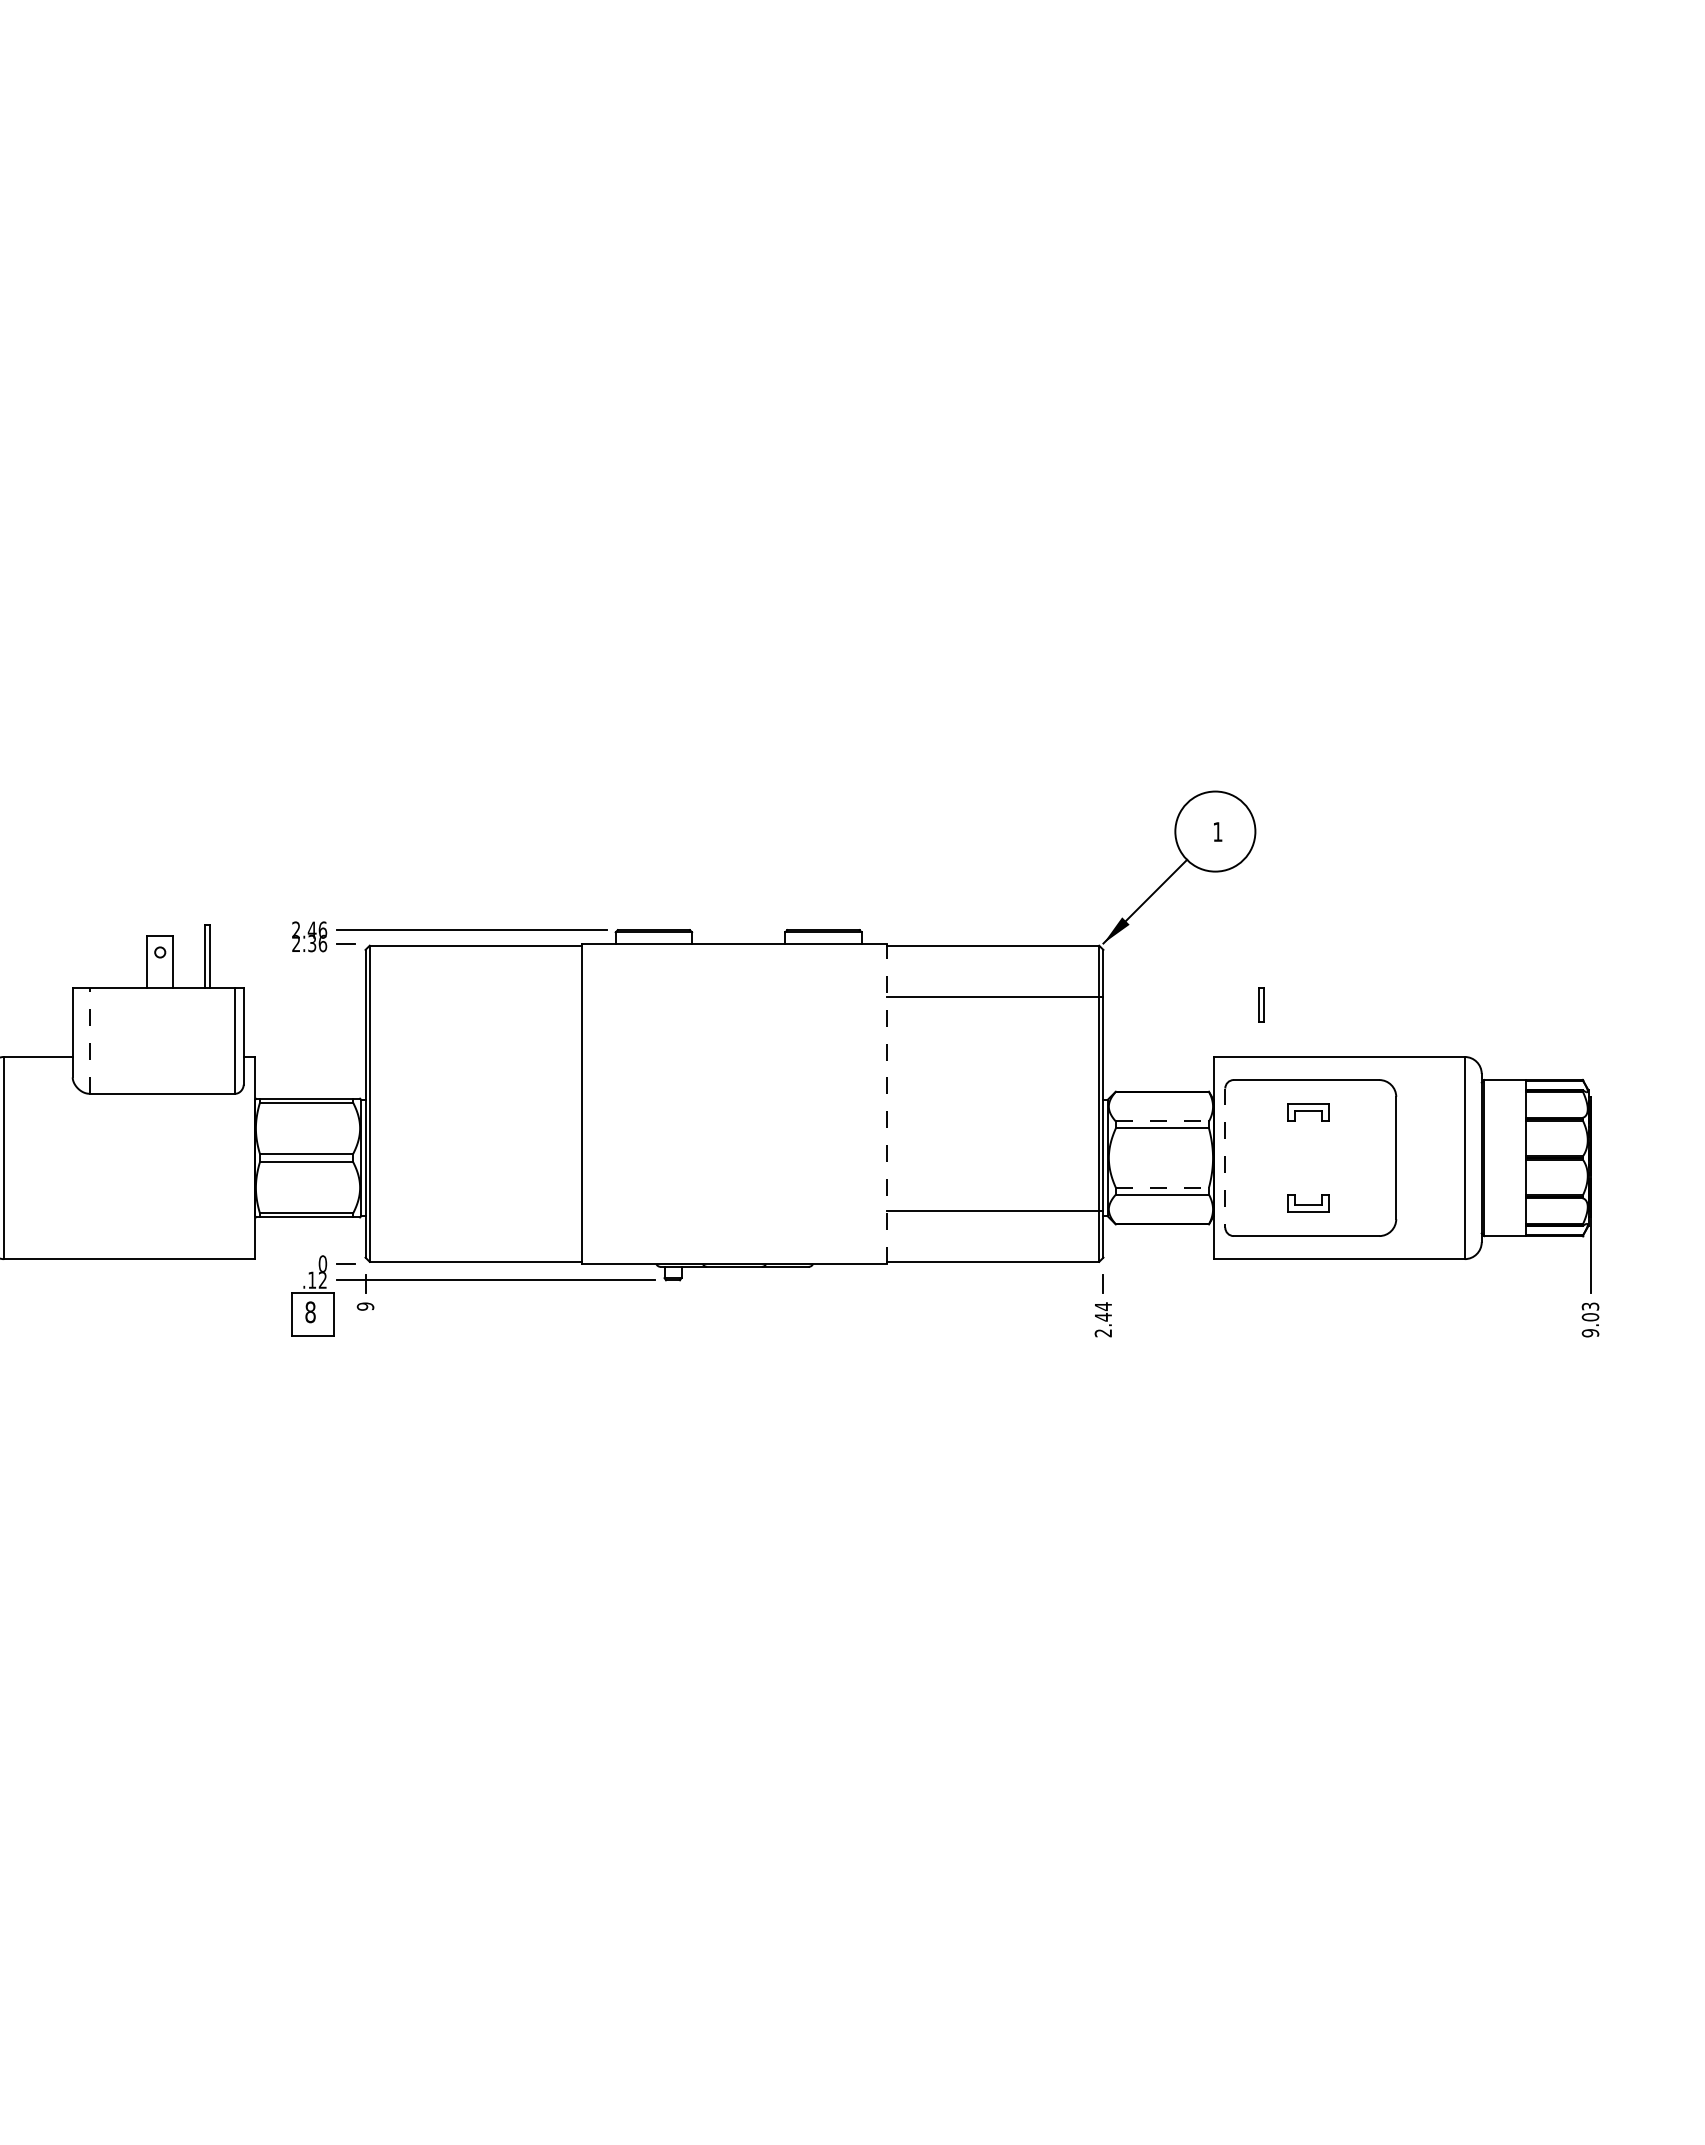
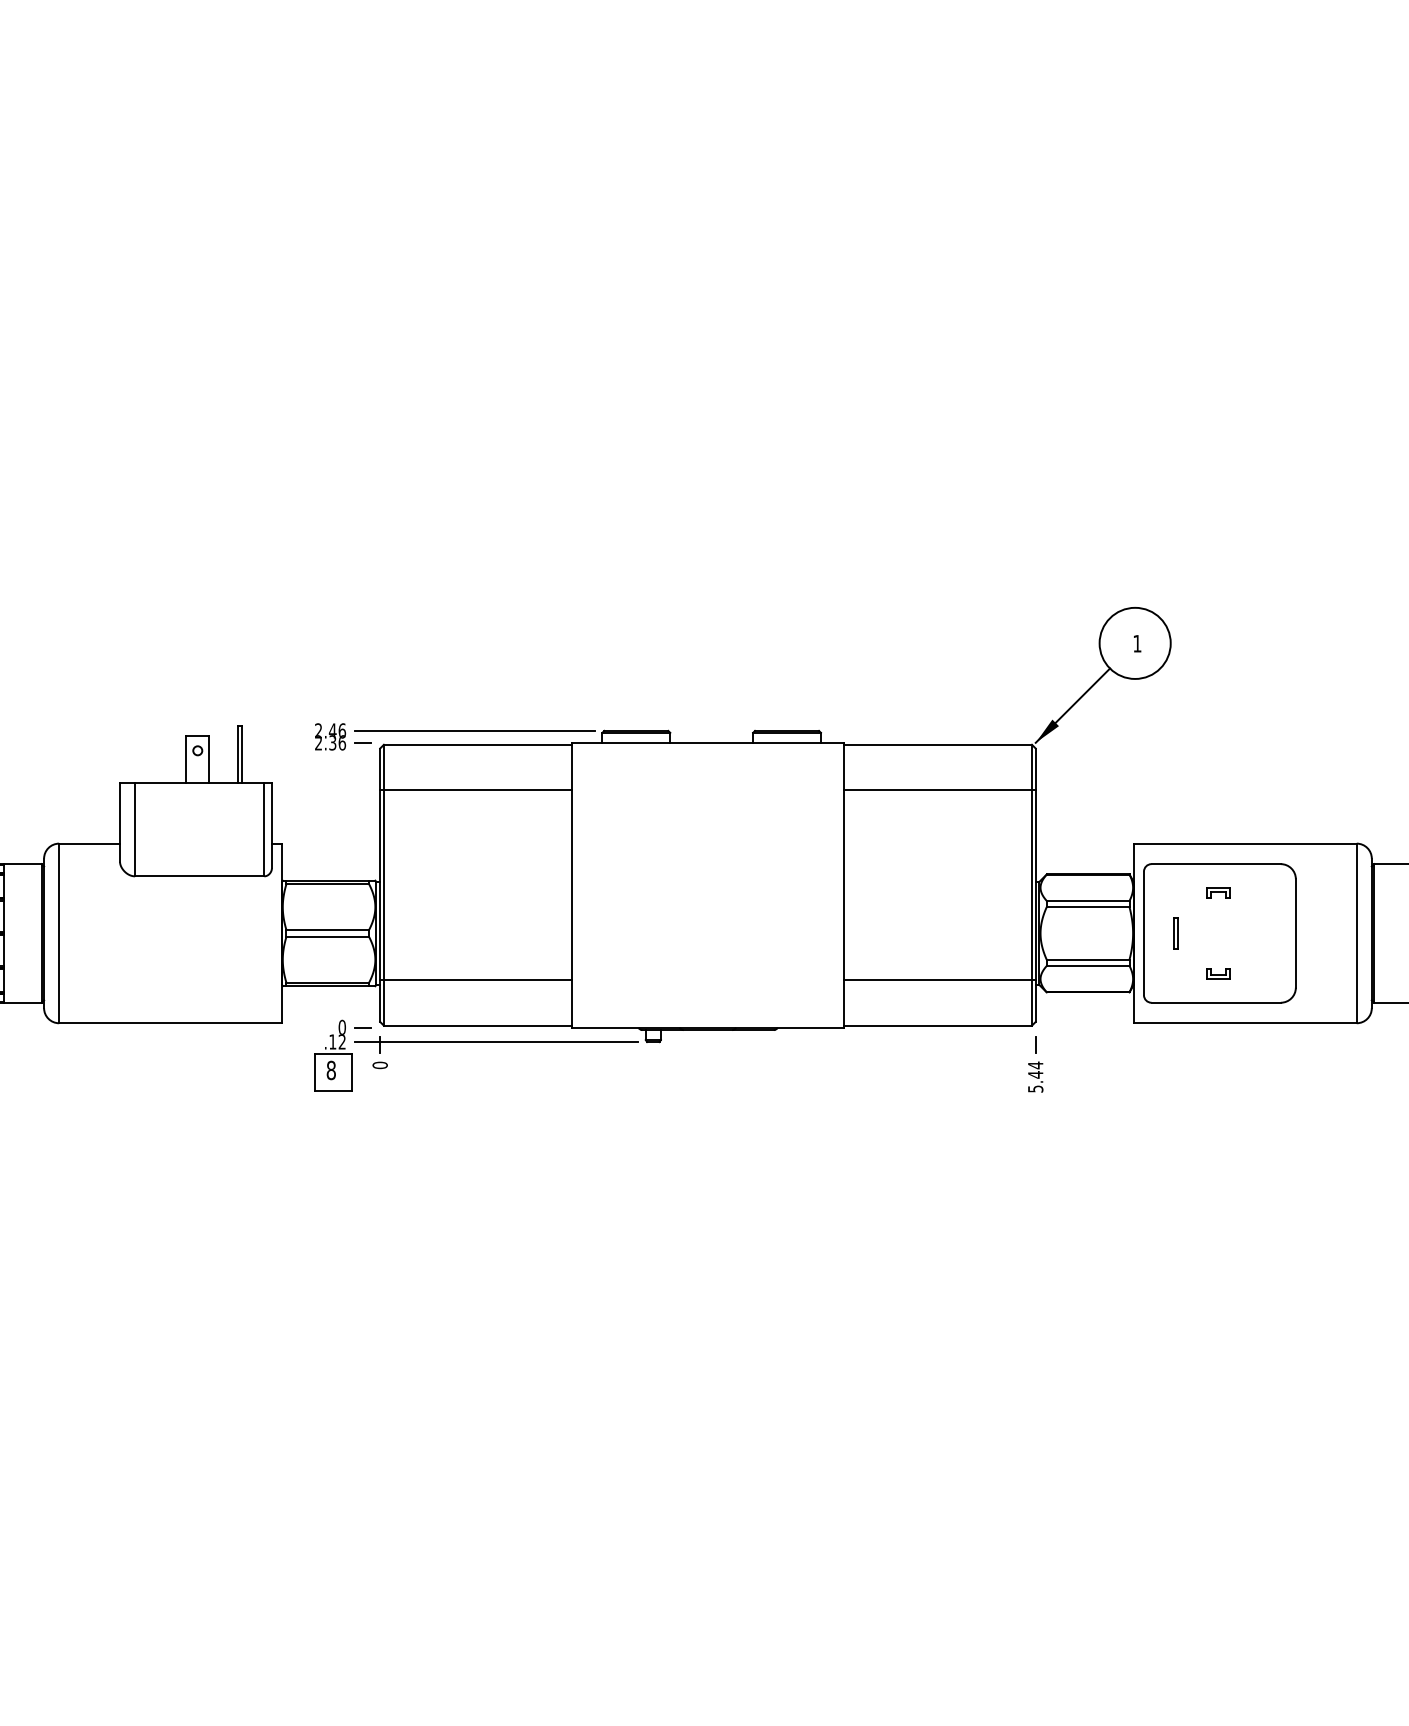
line: (473, 996) -> (476, 789), added
part: (1261, 1004) -> (1176, 932), moved
line: (89, 1041) -> (134, 829), dashed -> solid
line: (887, 1103) -> (843, 884), dashed -> solid
part: (1308, 1112) -> (1217, 892), size x0.62
line: (1162, 1121) -> (1088, 900), dashed -> solid
line: (1225, 1158) -> (1144, 933), dashed -> solid
line: (1162, 1187) -> (1088, 959), dashed -> solid
part: (1308, 1203) -> (1217, 973), size x0.62
line: (473, 1210) -> (476, 980), added
text: (365, 1306) -> (380, 1065), 9 -> 0
text: (1103, 1333) -> (1035, 1089), 2.44 -> 5.44

